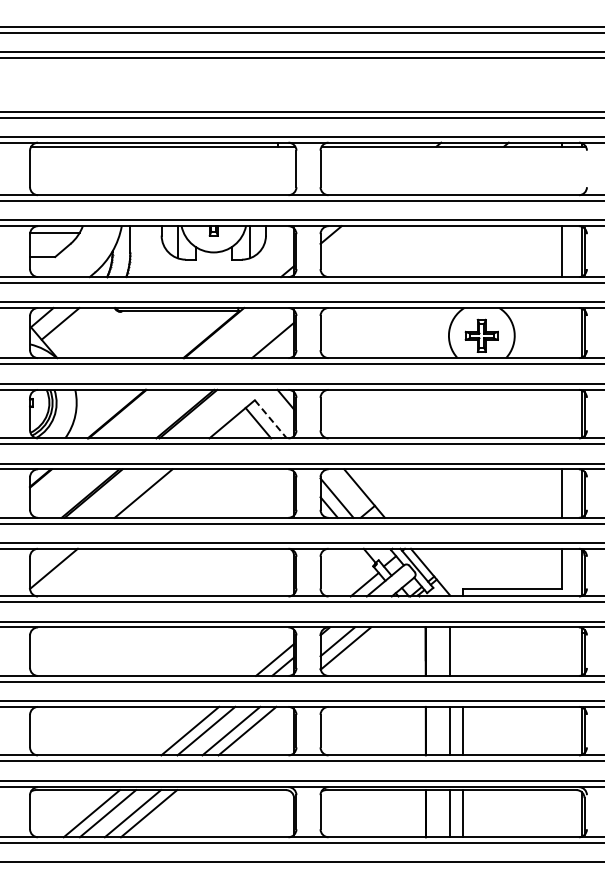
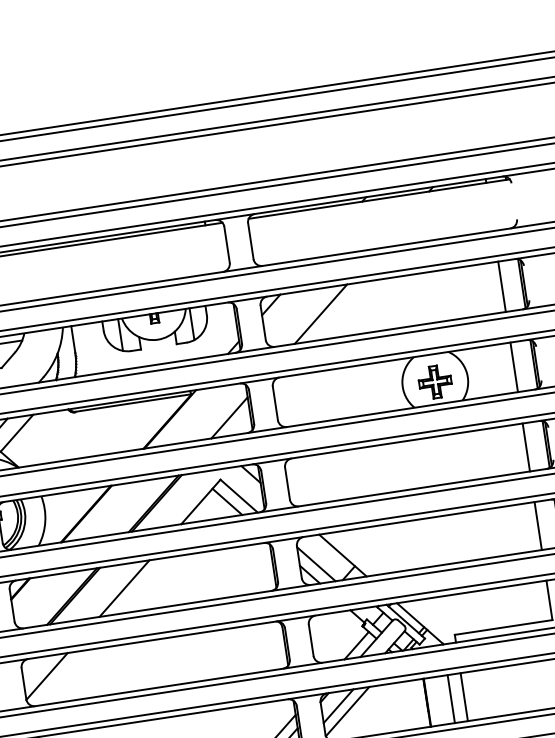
line: (378, 251) -> (320, 314), added
line: (562, 333) -> (514, 367), added
line: (562, 413) -> (526, 446), added
line: (270, 419) -> (238, 496), dashed -> solid
line: (463, 651) -> (464, 696), added

